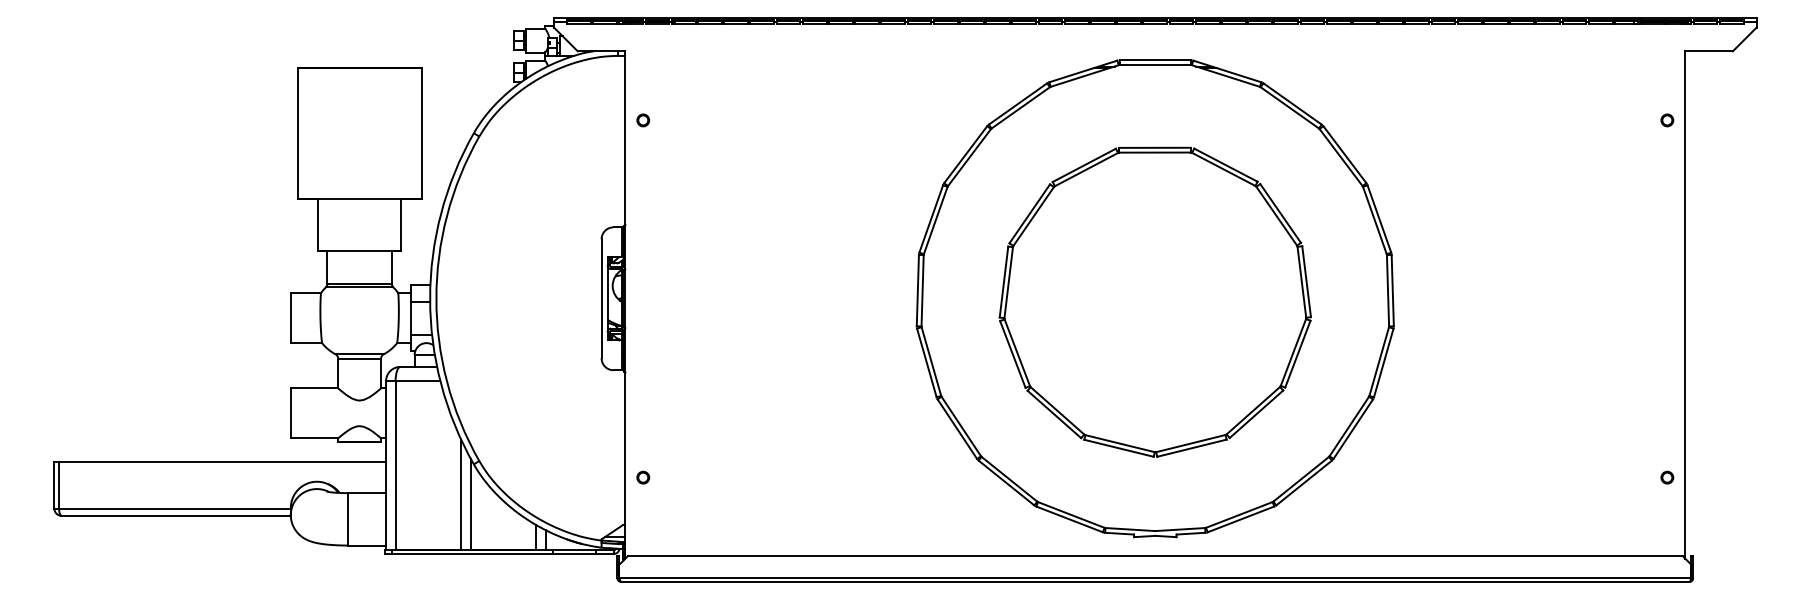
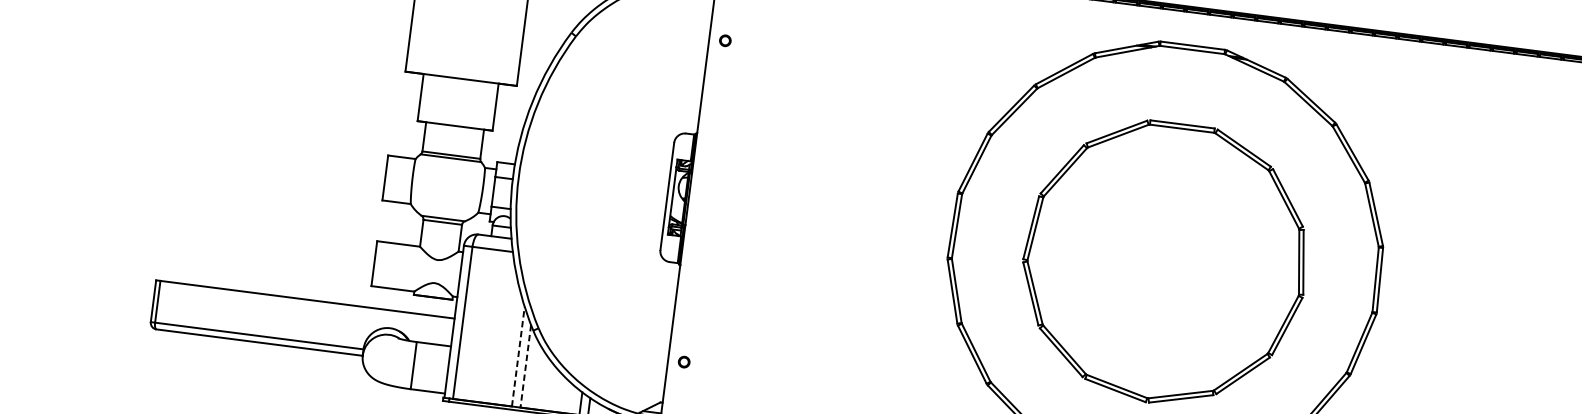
line: (461, 494) -> (518, 356), solid -> dashed
line: (470, 504) -> (525, 366), solid -> dashed

